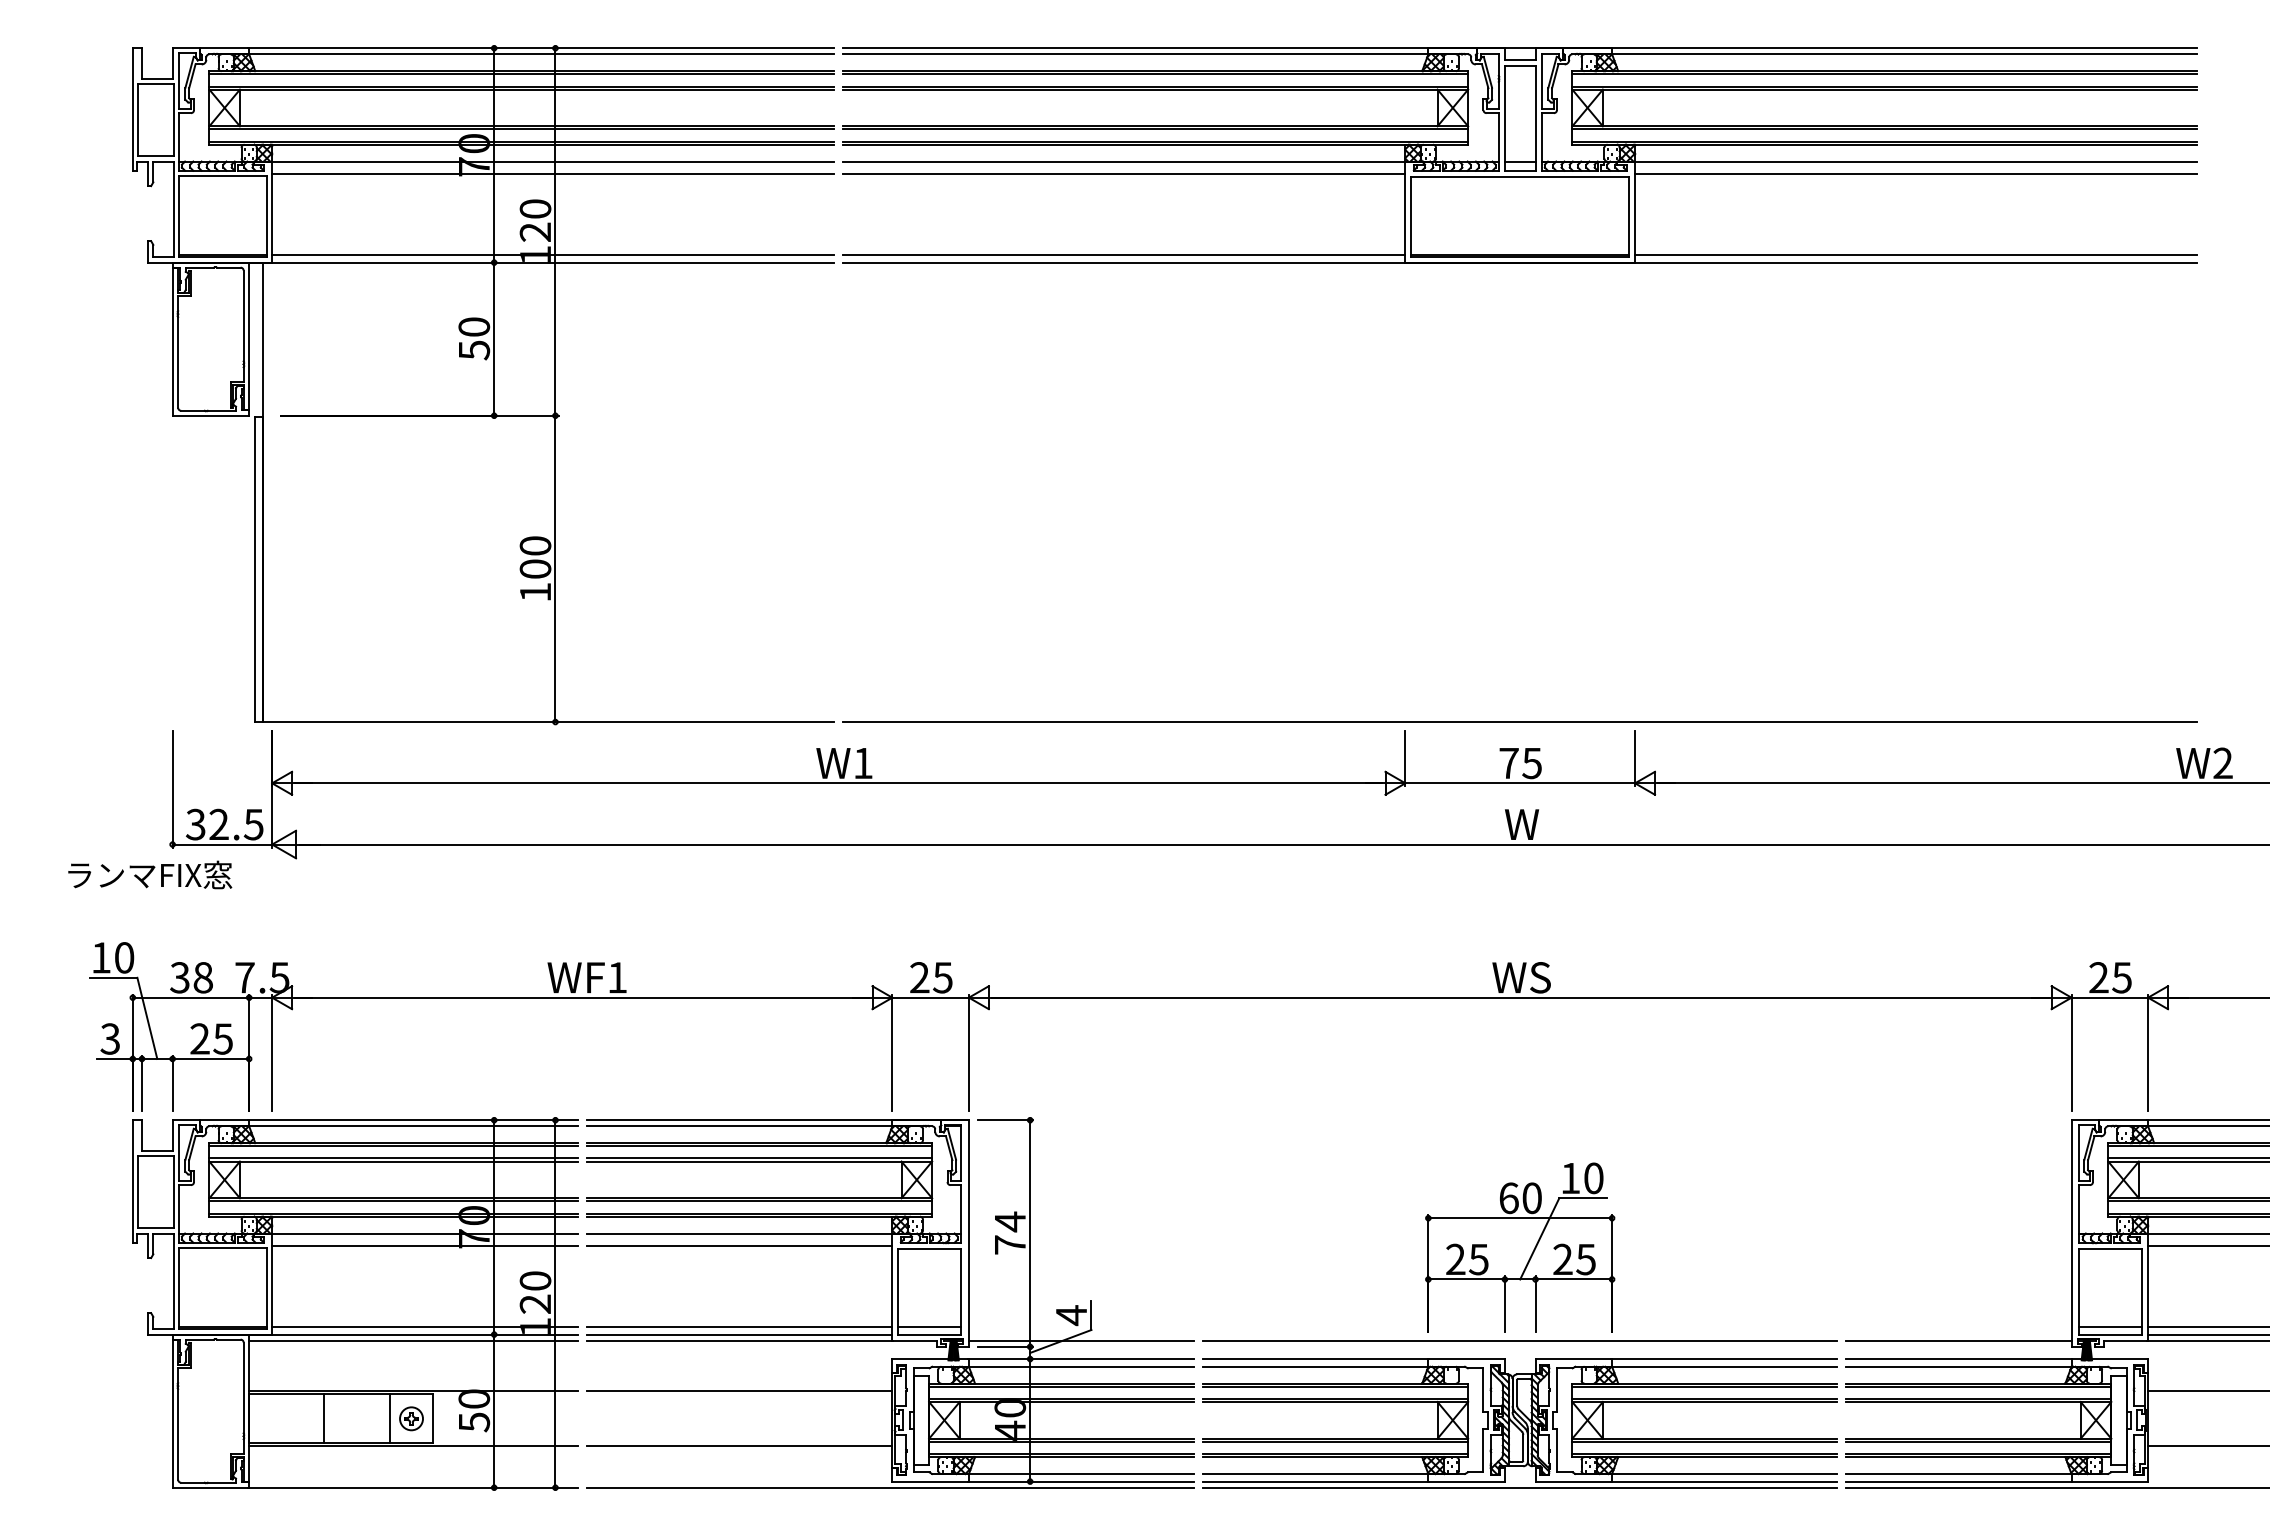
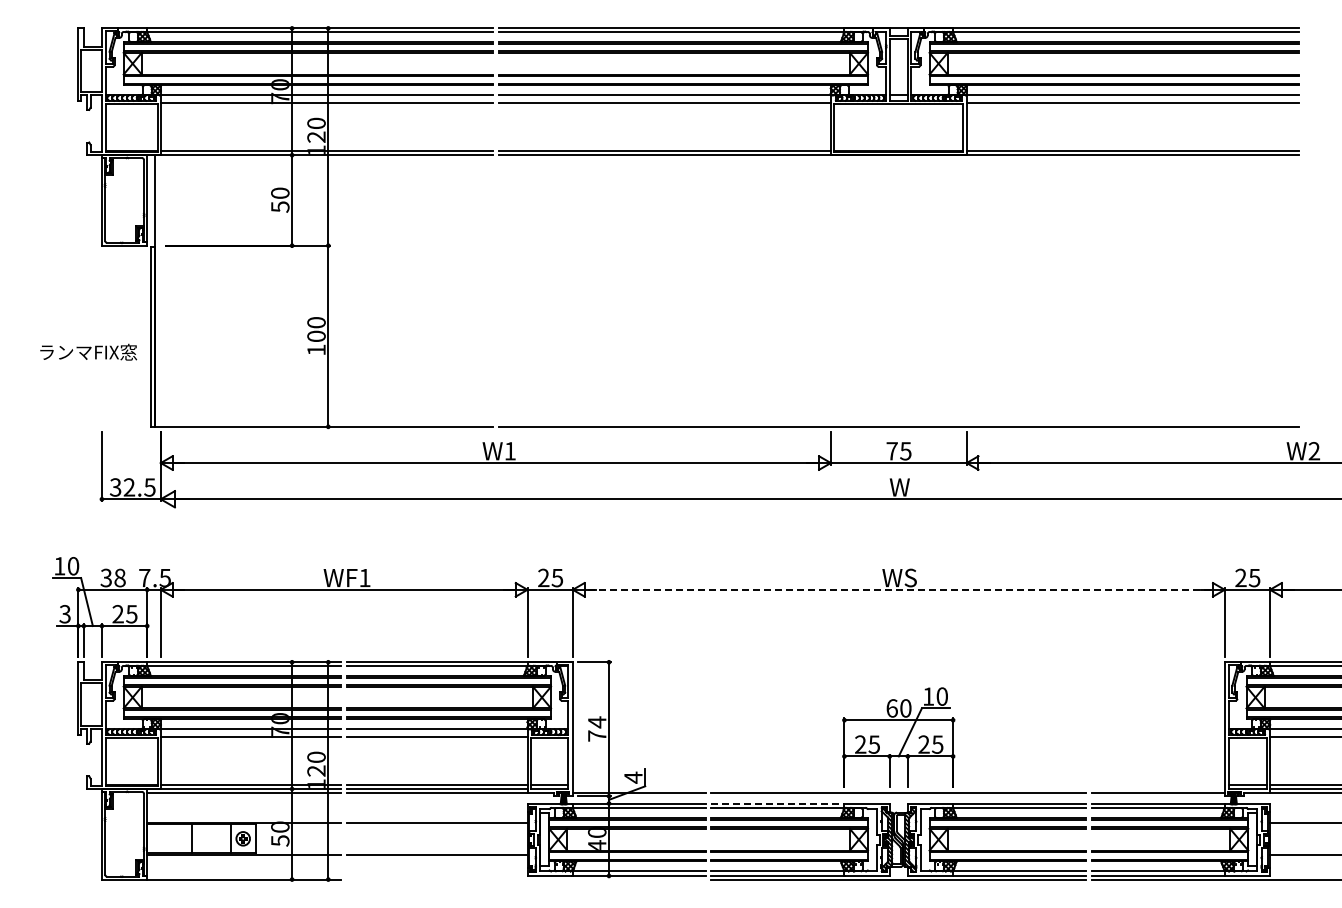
text: (149, 873) -> (88, 351), moved
line: (1519, 997) -> (898, 589), solid -> dashed
line: (1316, 1359) -> (778, 803), solid -> dashed
line: (888, 1487) -> (525, 879), removed

